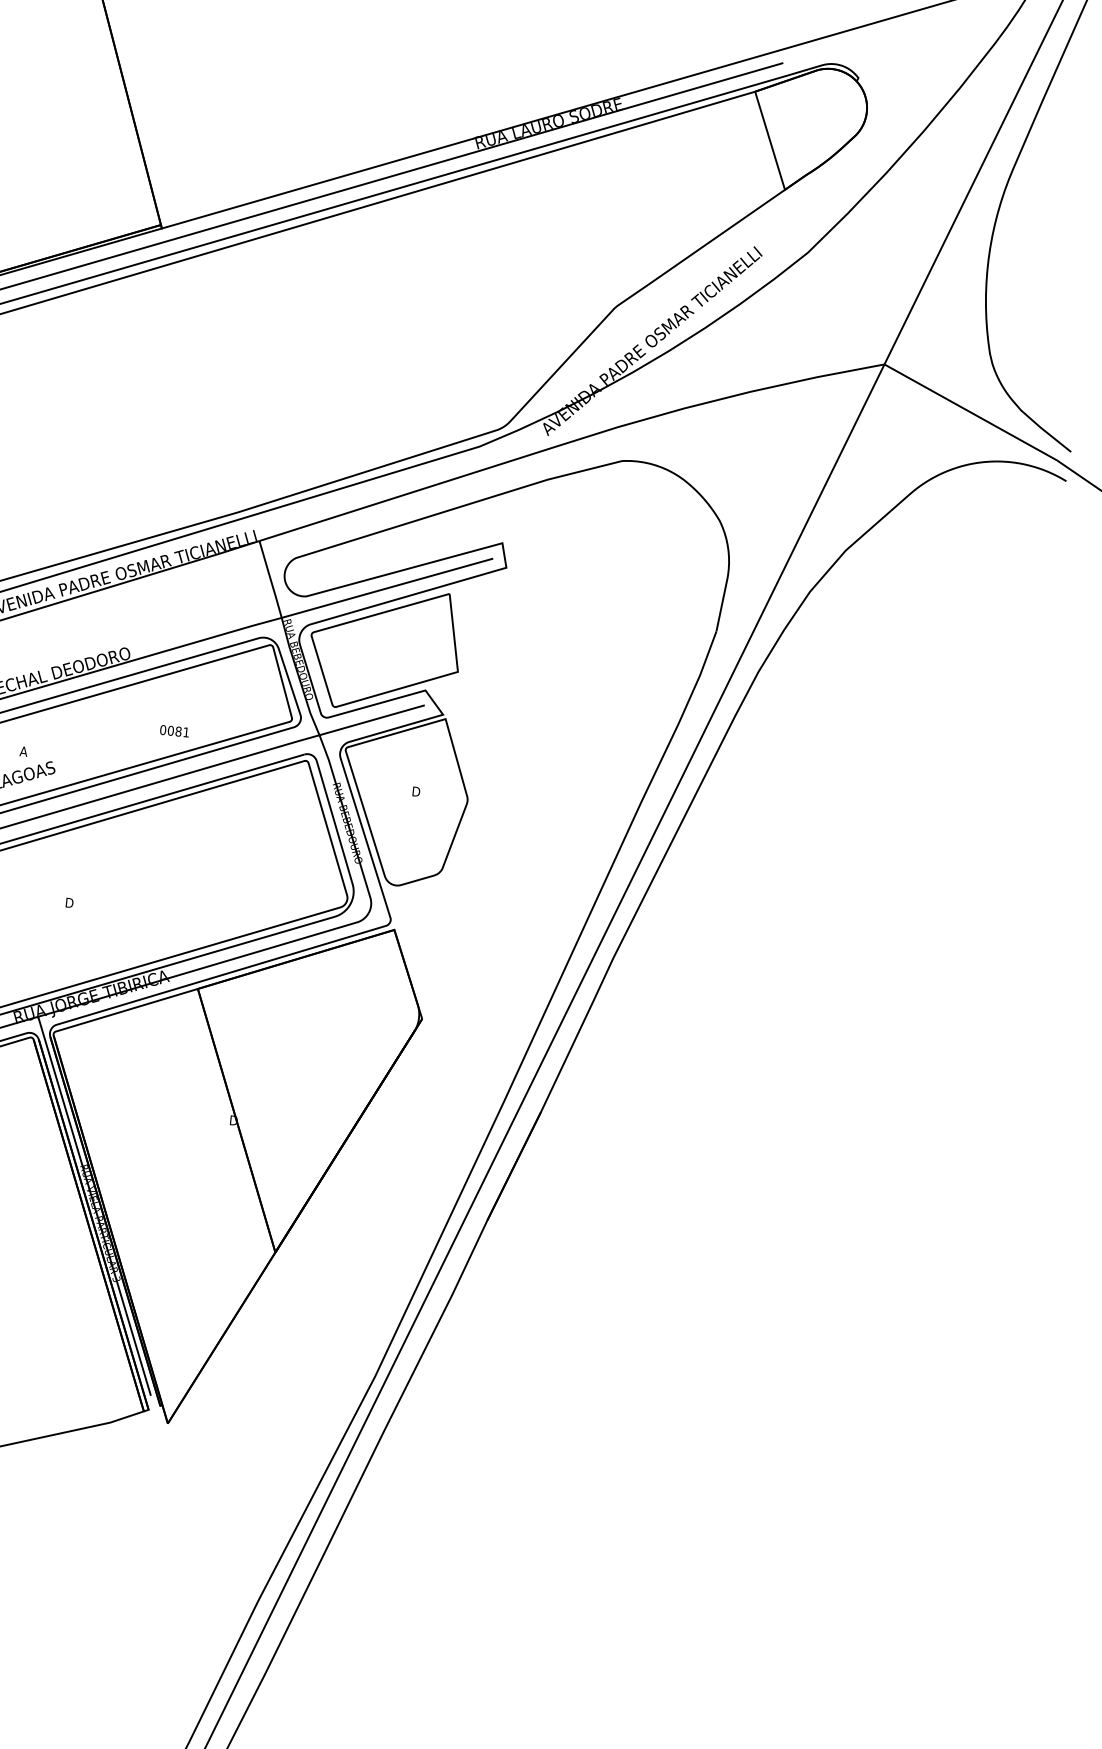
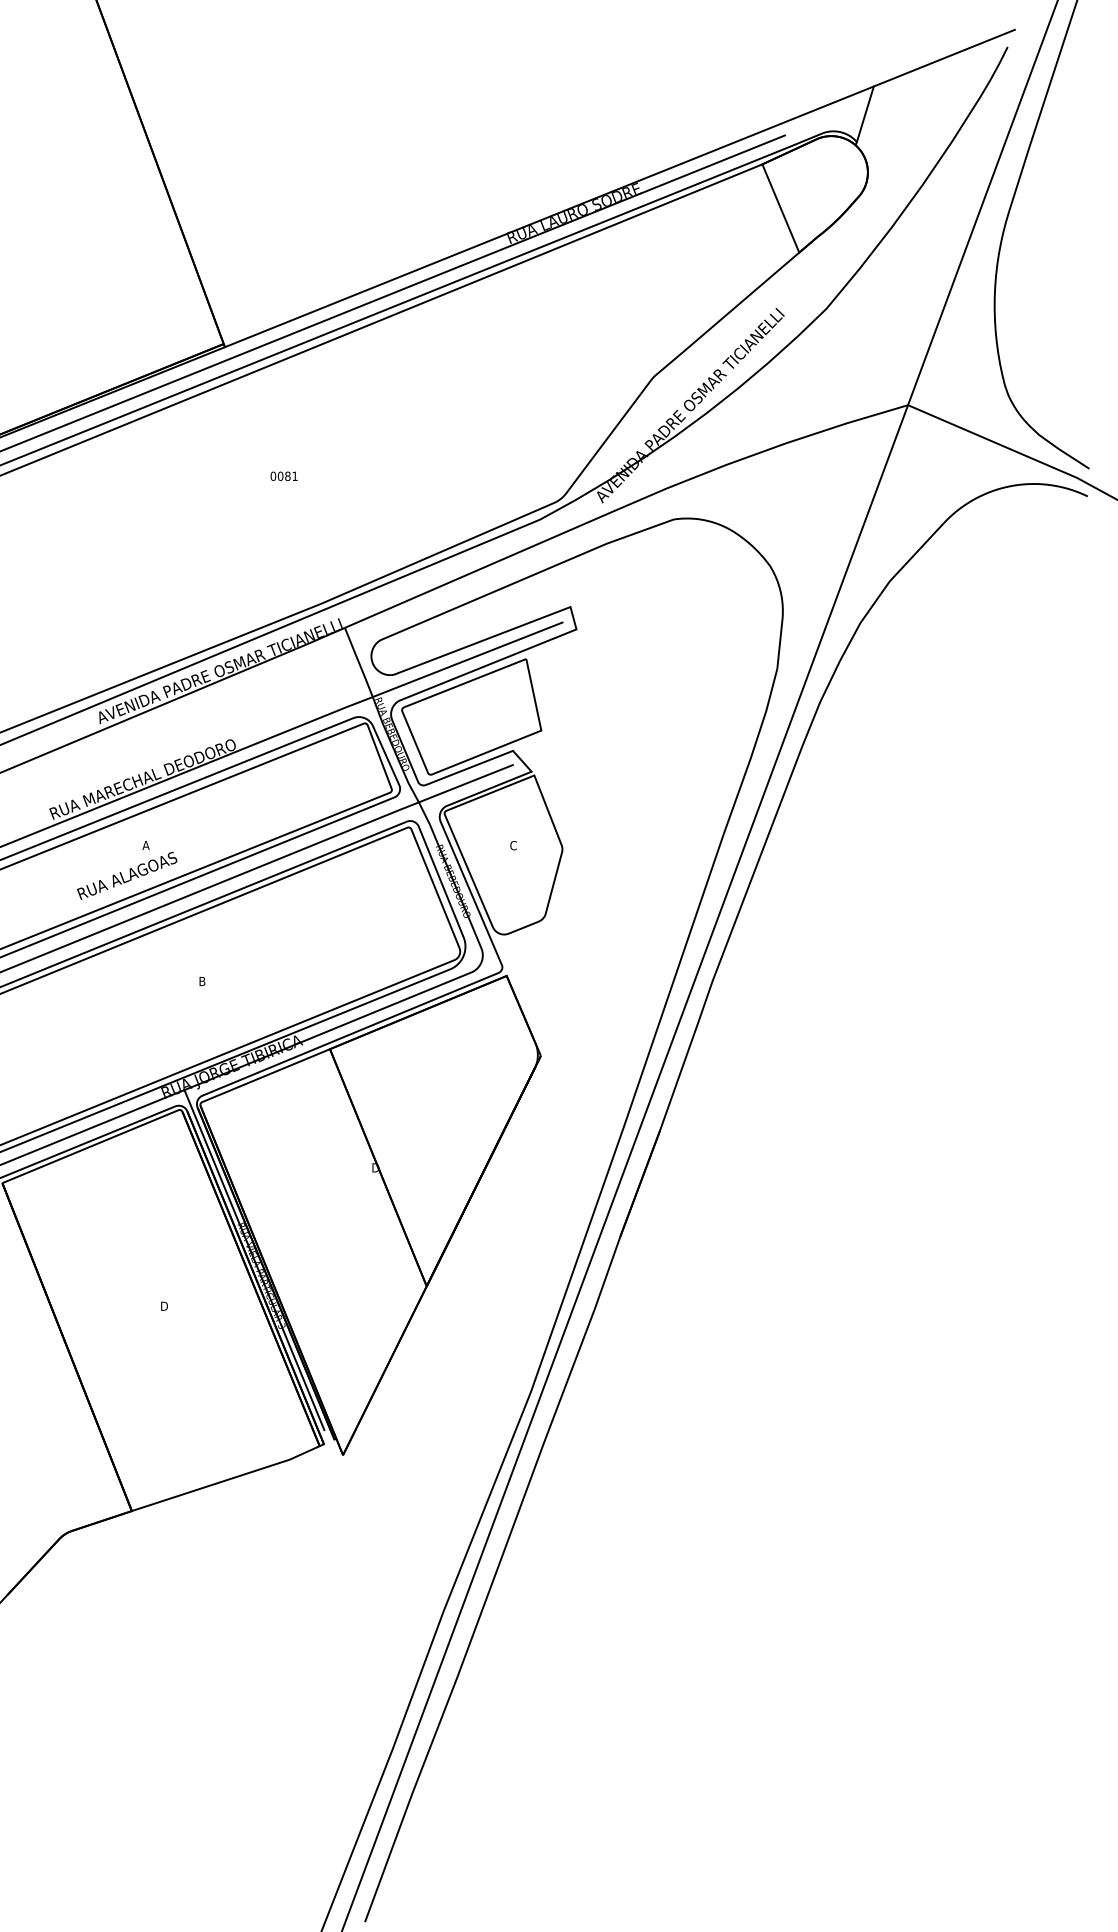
line: (869, 48) -> (864, 113), added
text: (174, 730) -> (283, 475), moved
text: (415, 791) -> (513, 845), D -> C
text: (70, 901) -> (203, 980), D -> B

